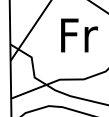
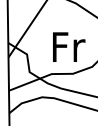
text: (79, 34) -> (69, 46), moved

